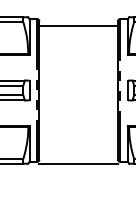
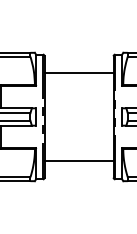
line: (78, 26) -> (78, 72), moved
line: (78, 164) -> (78, 161), moved

